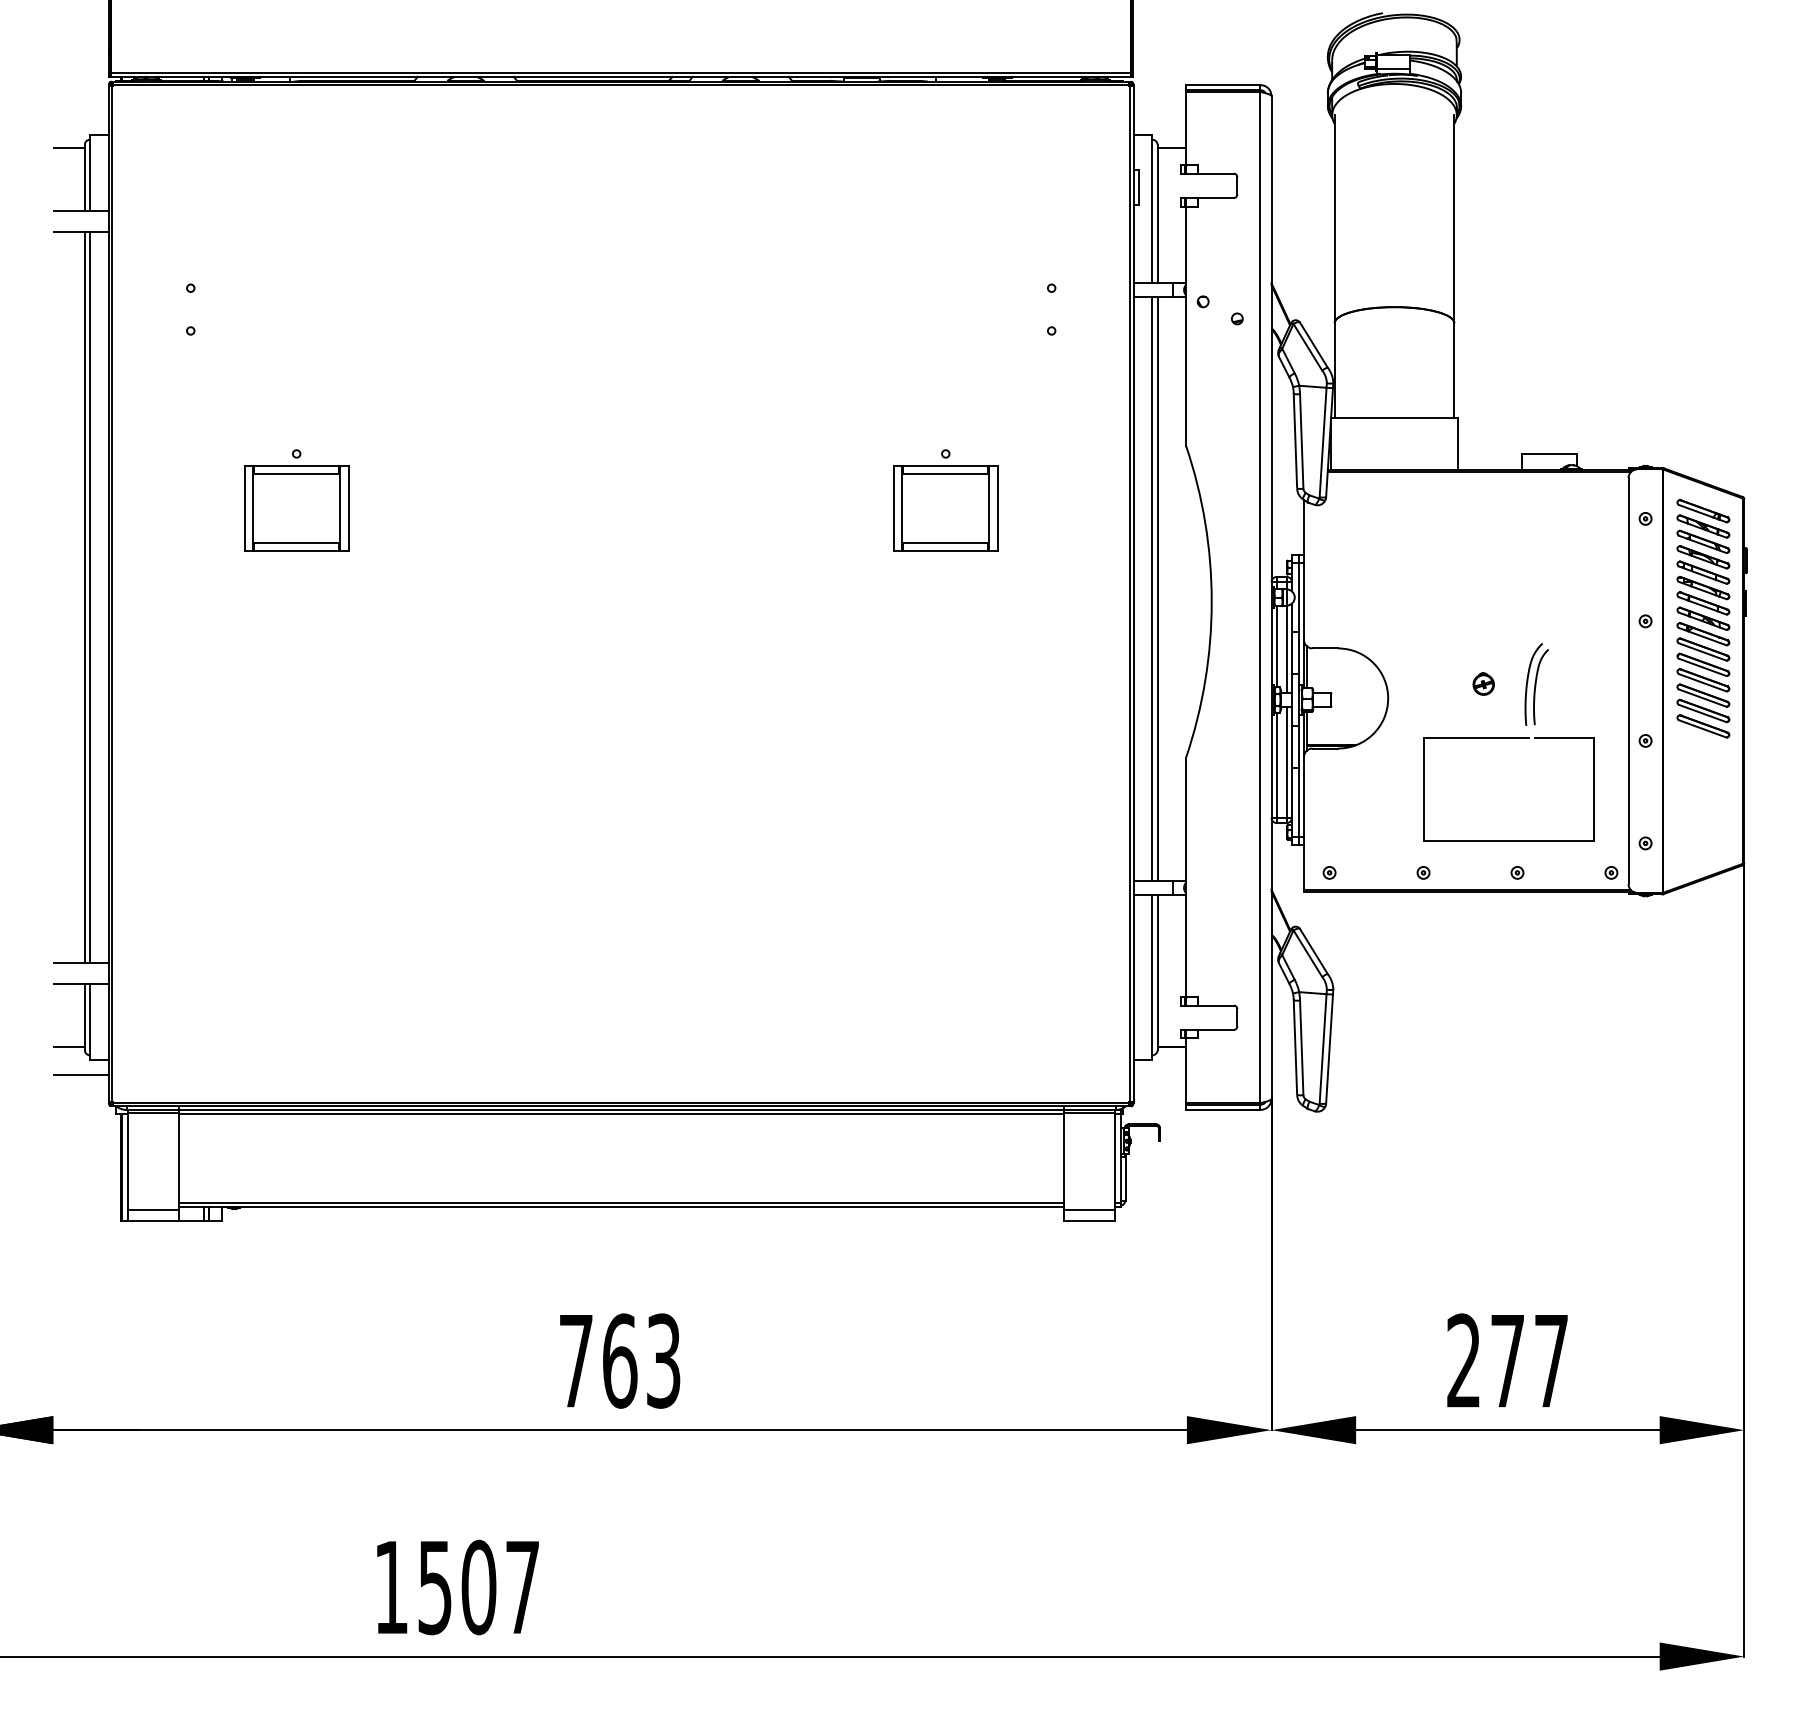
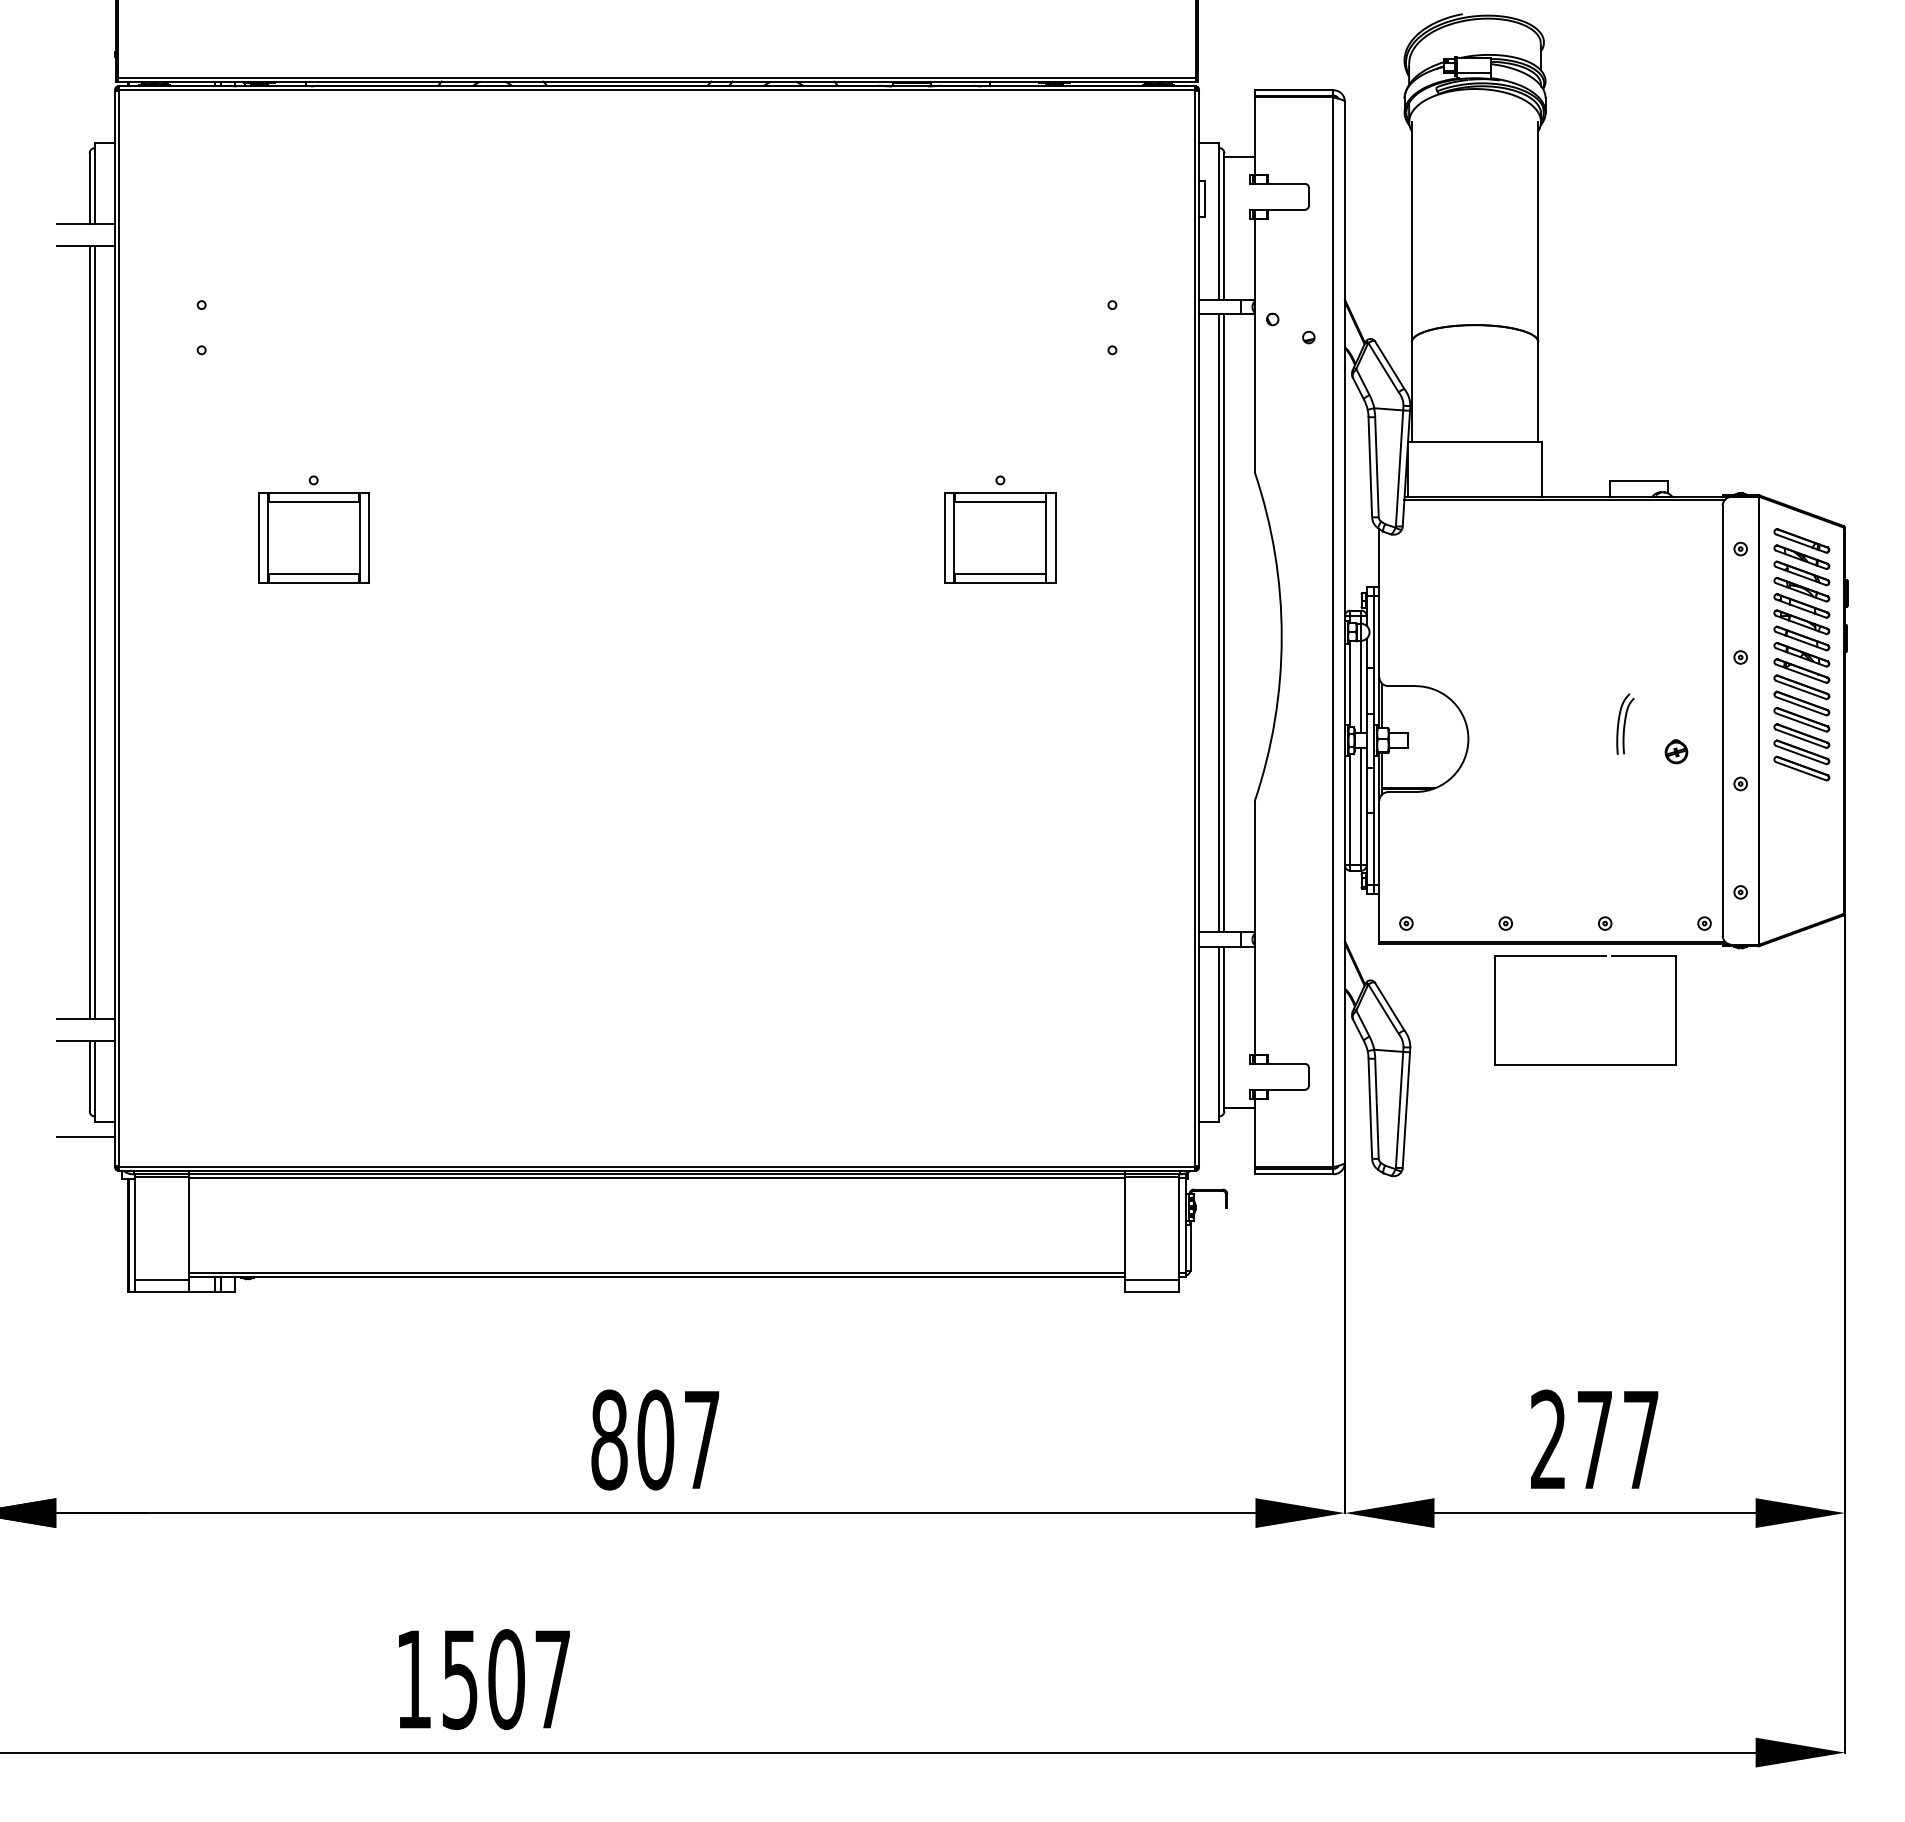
line: (69, 148) -> (73, 157), removed
part: (1483, 683) -> (1676, 751), moved
part: (1536, 683) -> (1625, 723), size x0.7
part: (1509, 738) -> (1585, 956), moved
line: (69, 1046) -> (73, 1107), removed
text: (619, 1360) -> (655, 1439), 763 -> 807

